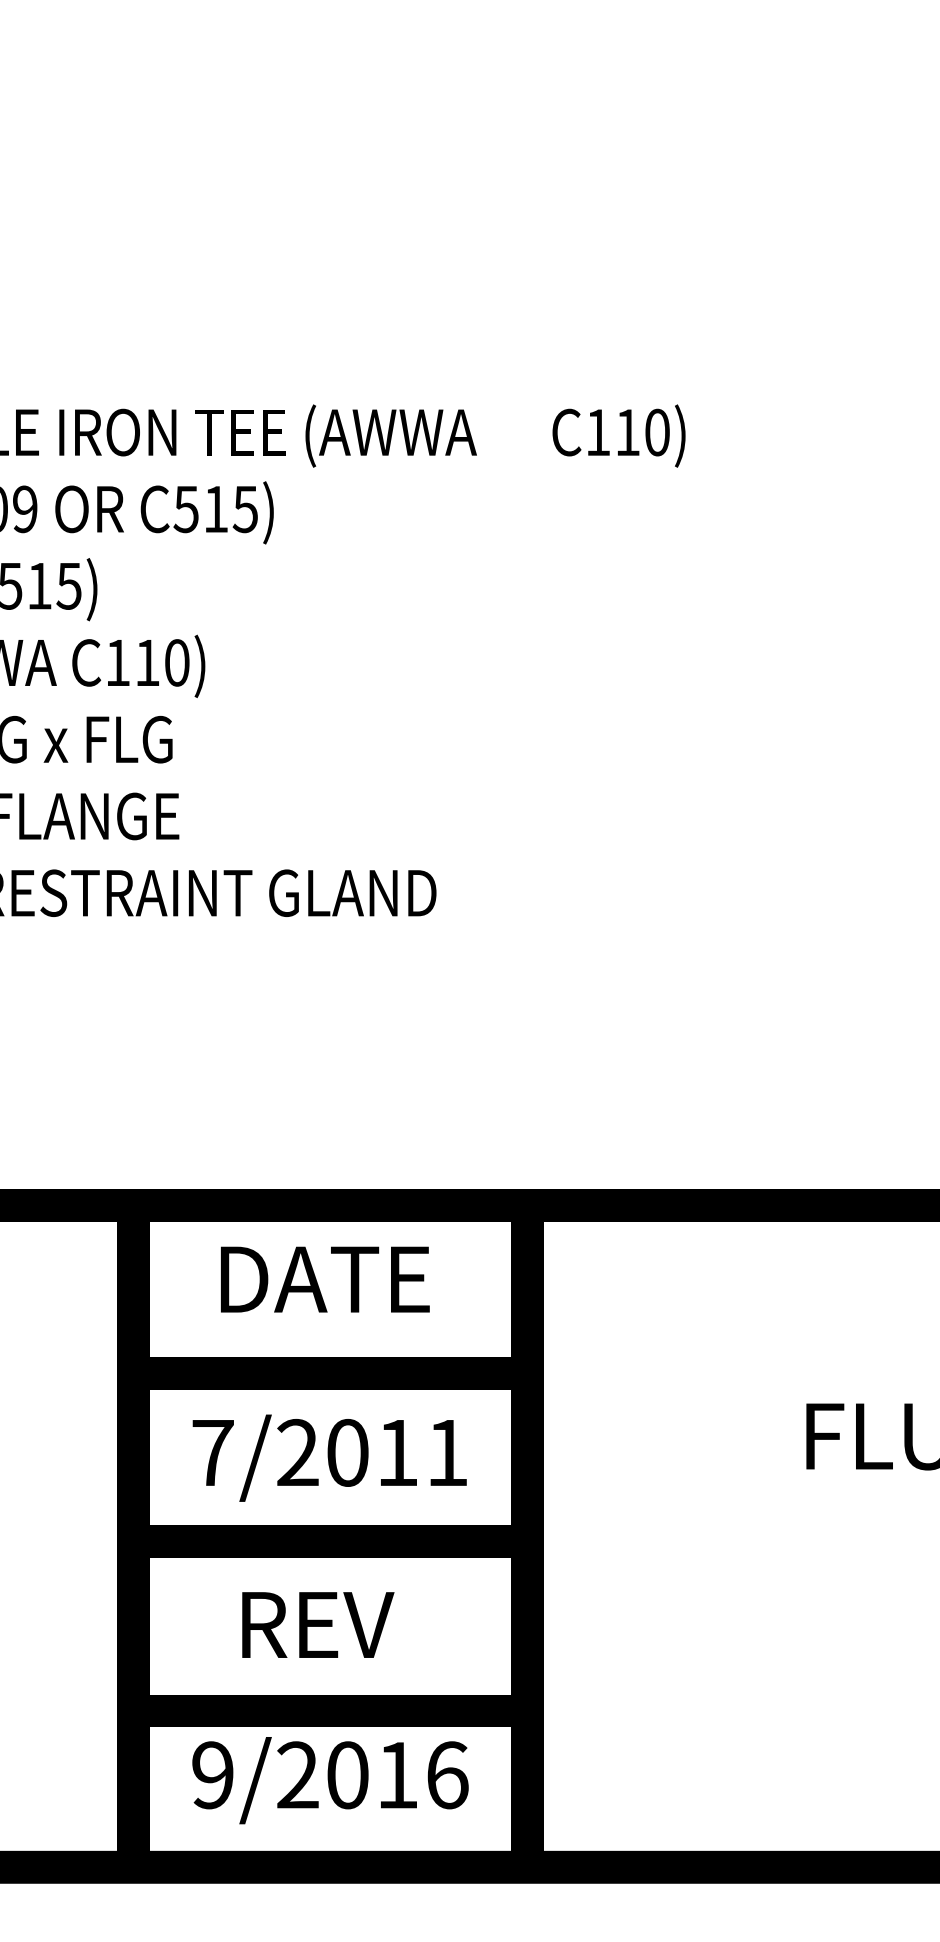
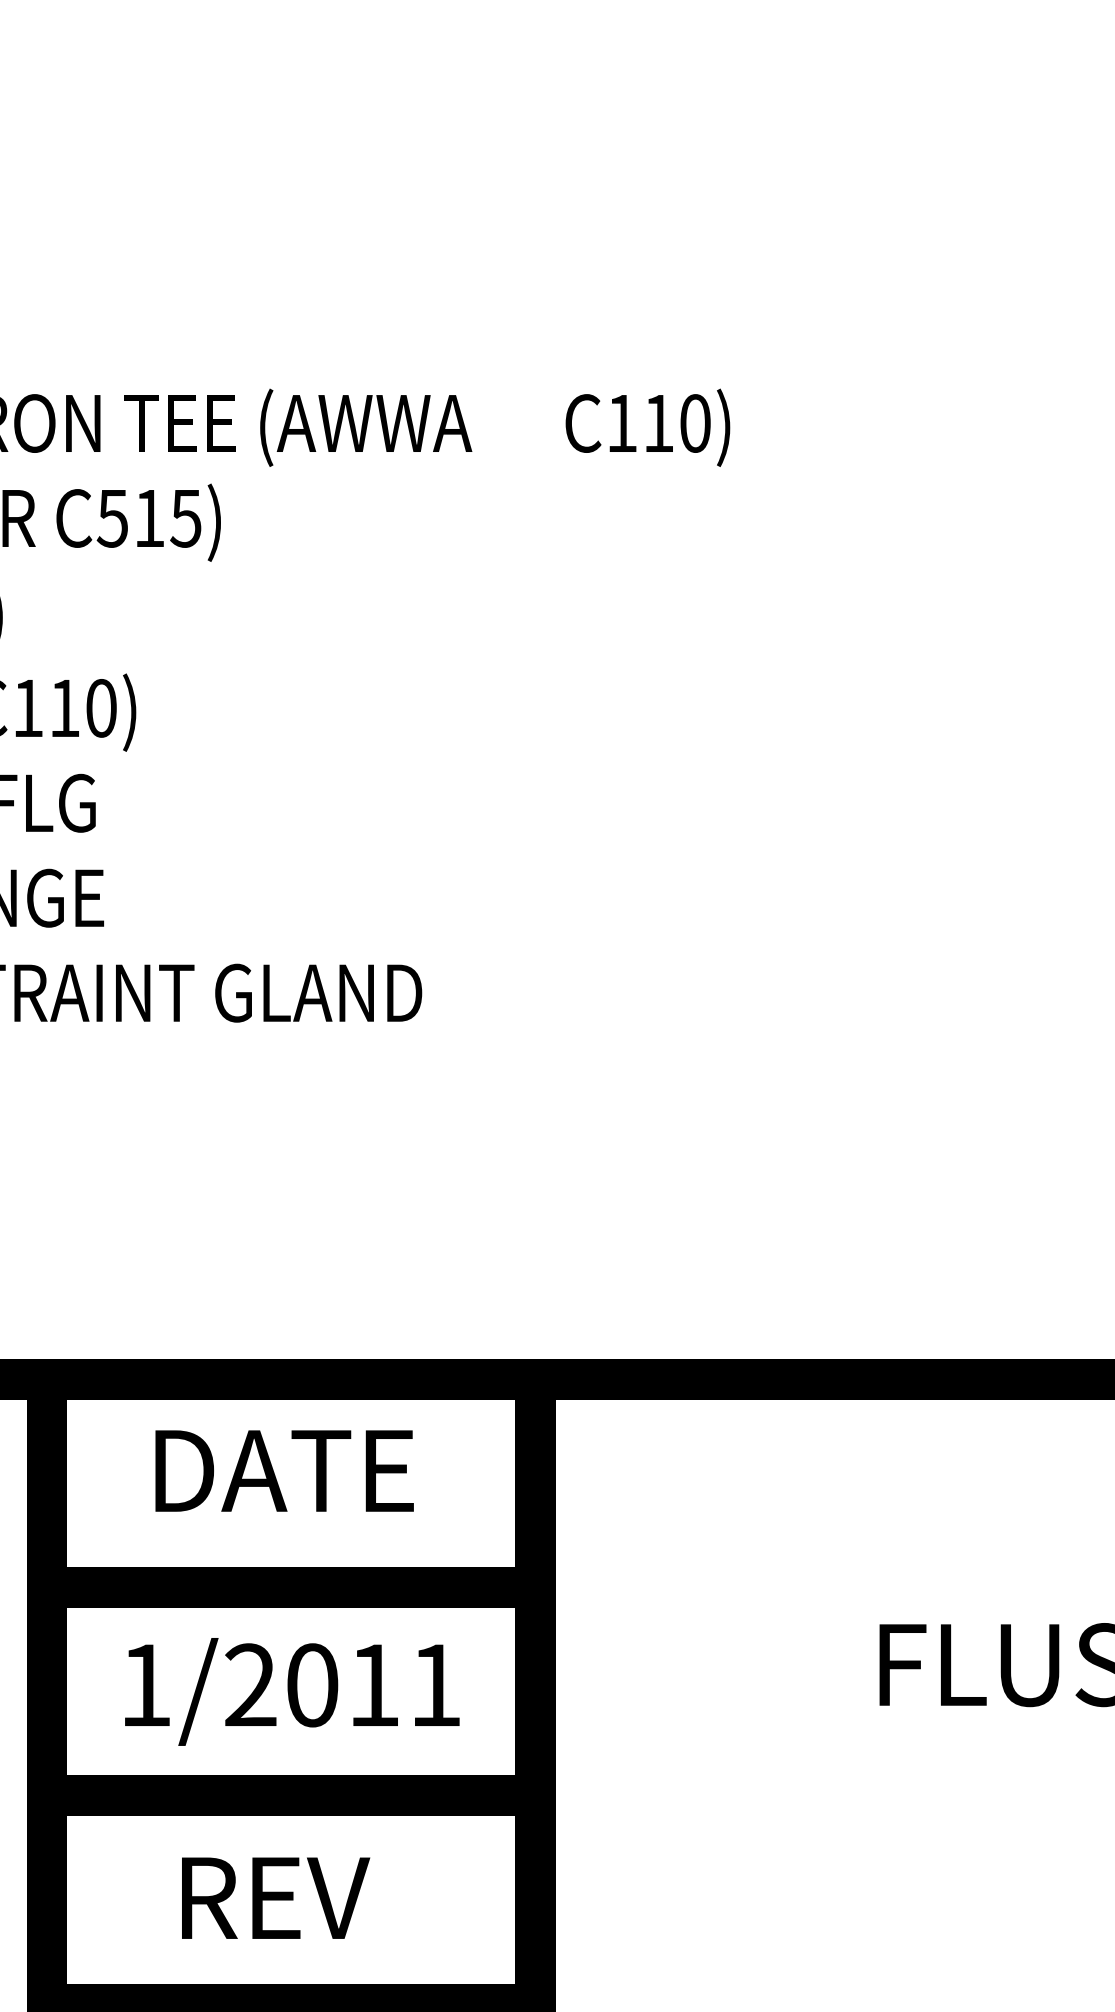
text: (212, 1452) -> (145, 1684), 7/2011 -> 1/2011

